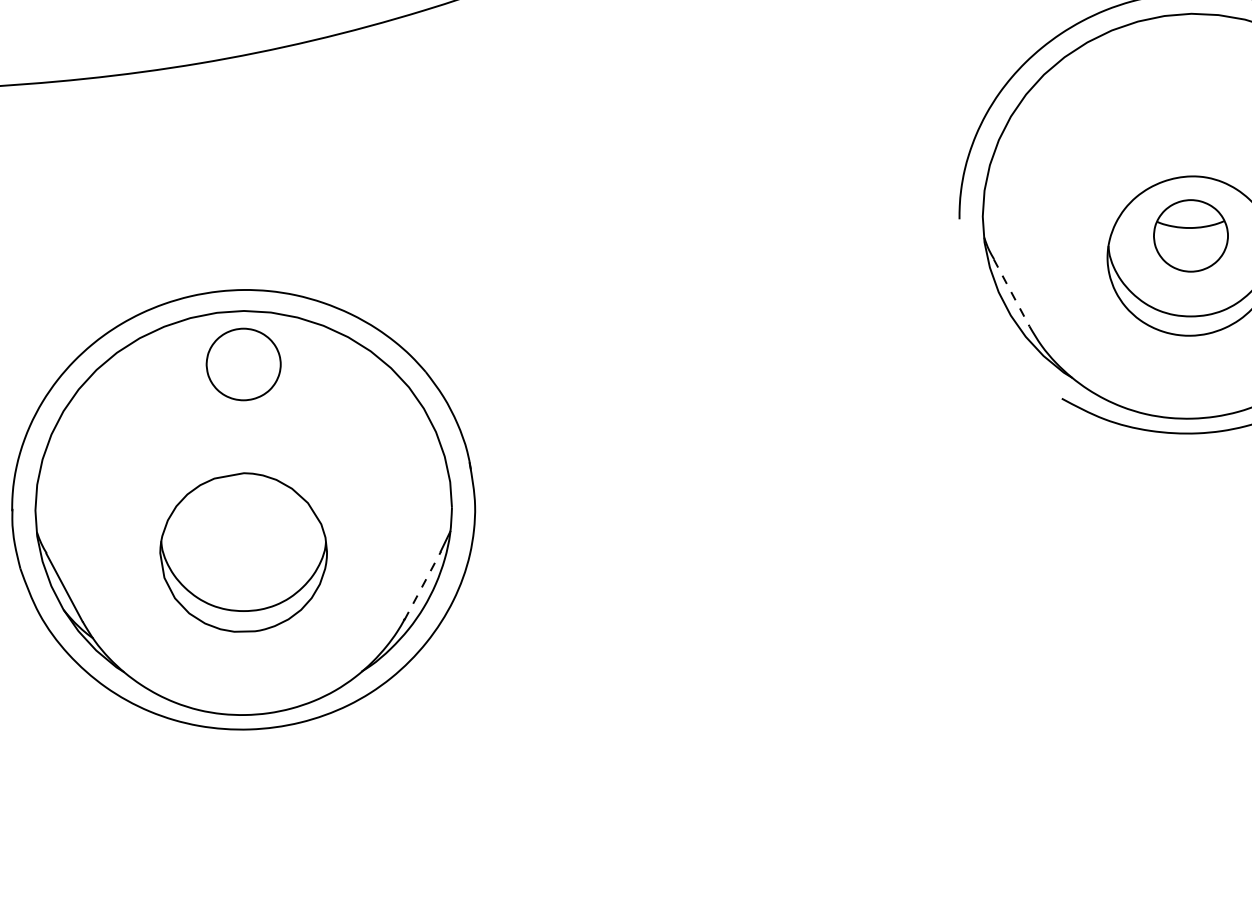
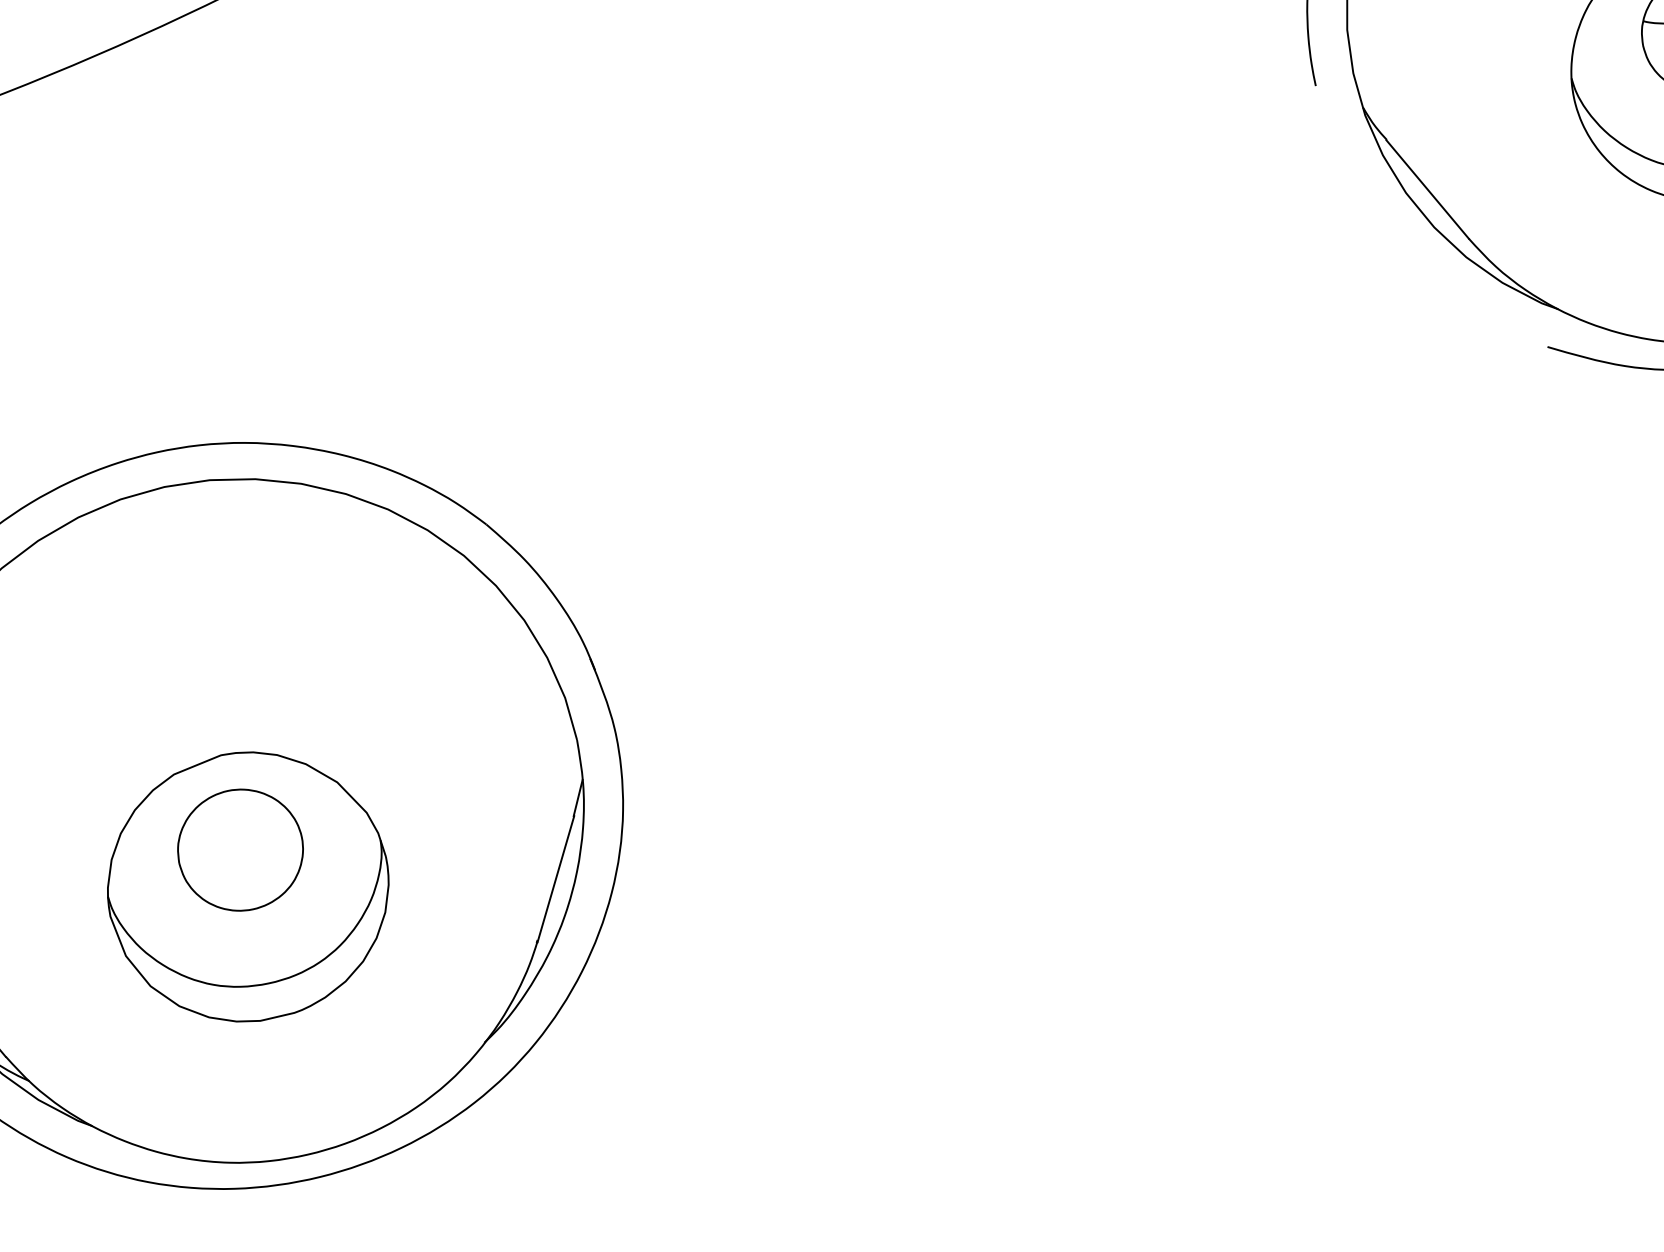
line: (1011, 292) -> (1427, 188), dashed -> solid
part: (243, 364) -> (240, 850), moved
line: (422, 585) -> (555, 878), dashed -> solid

